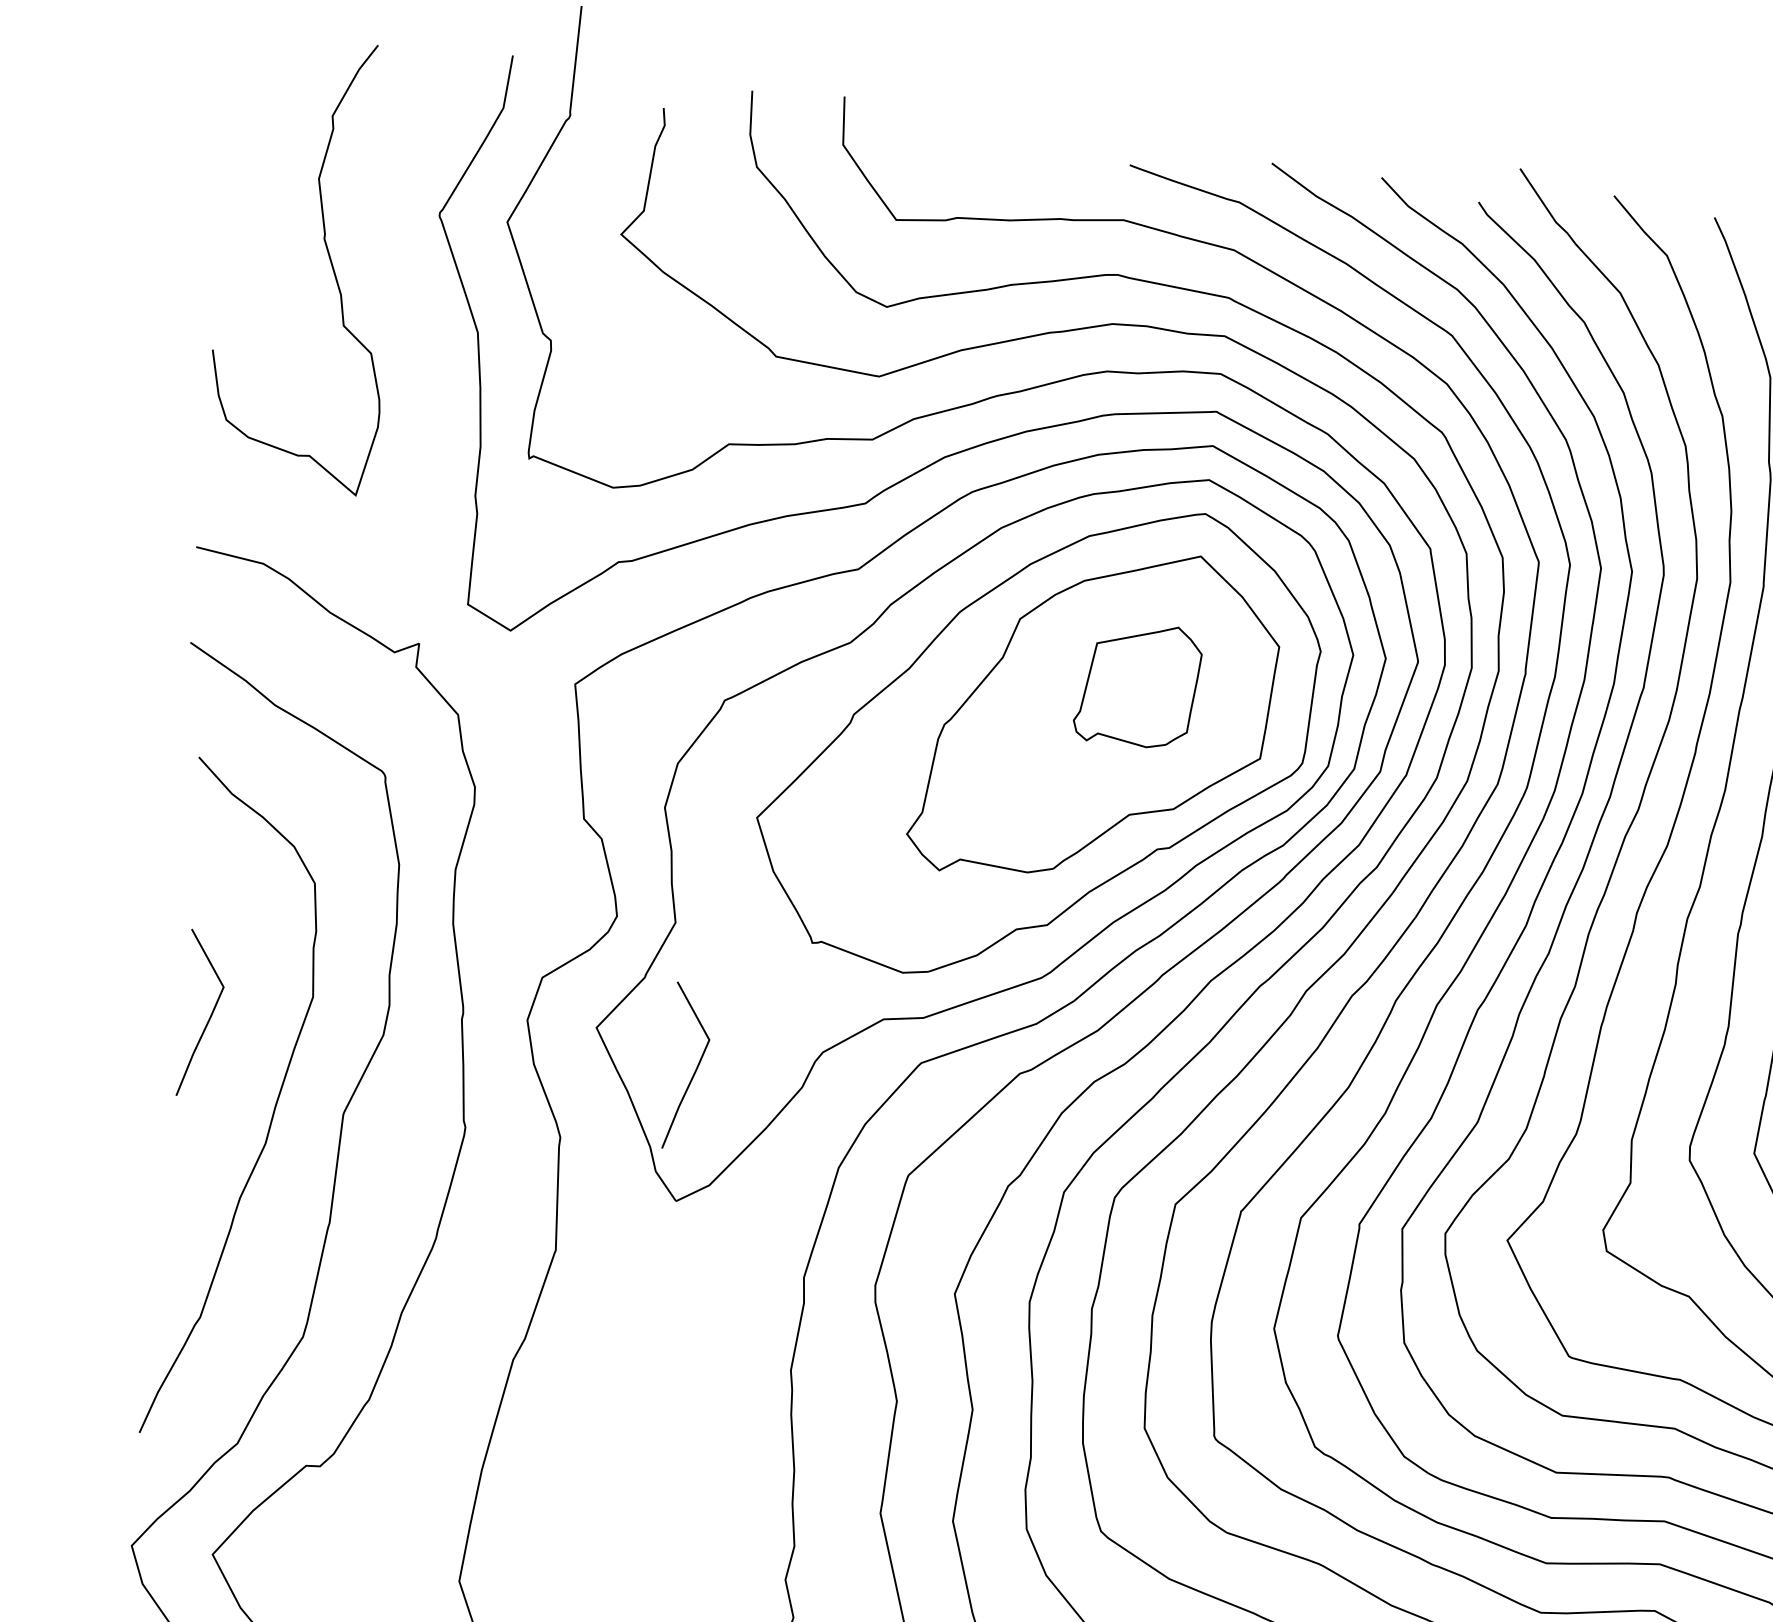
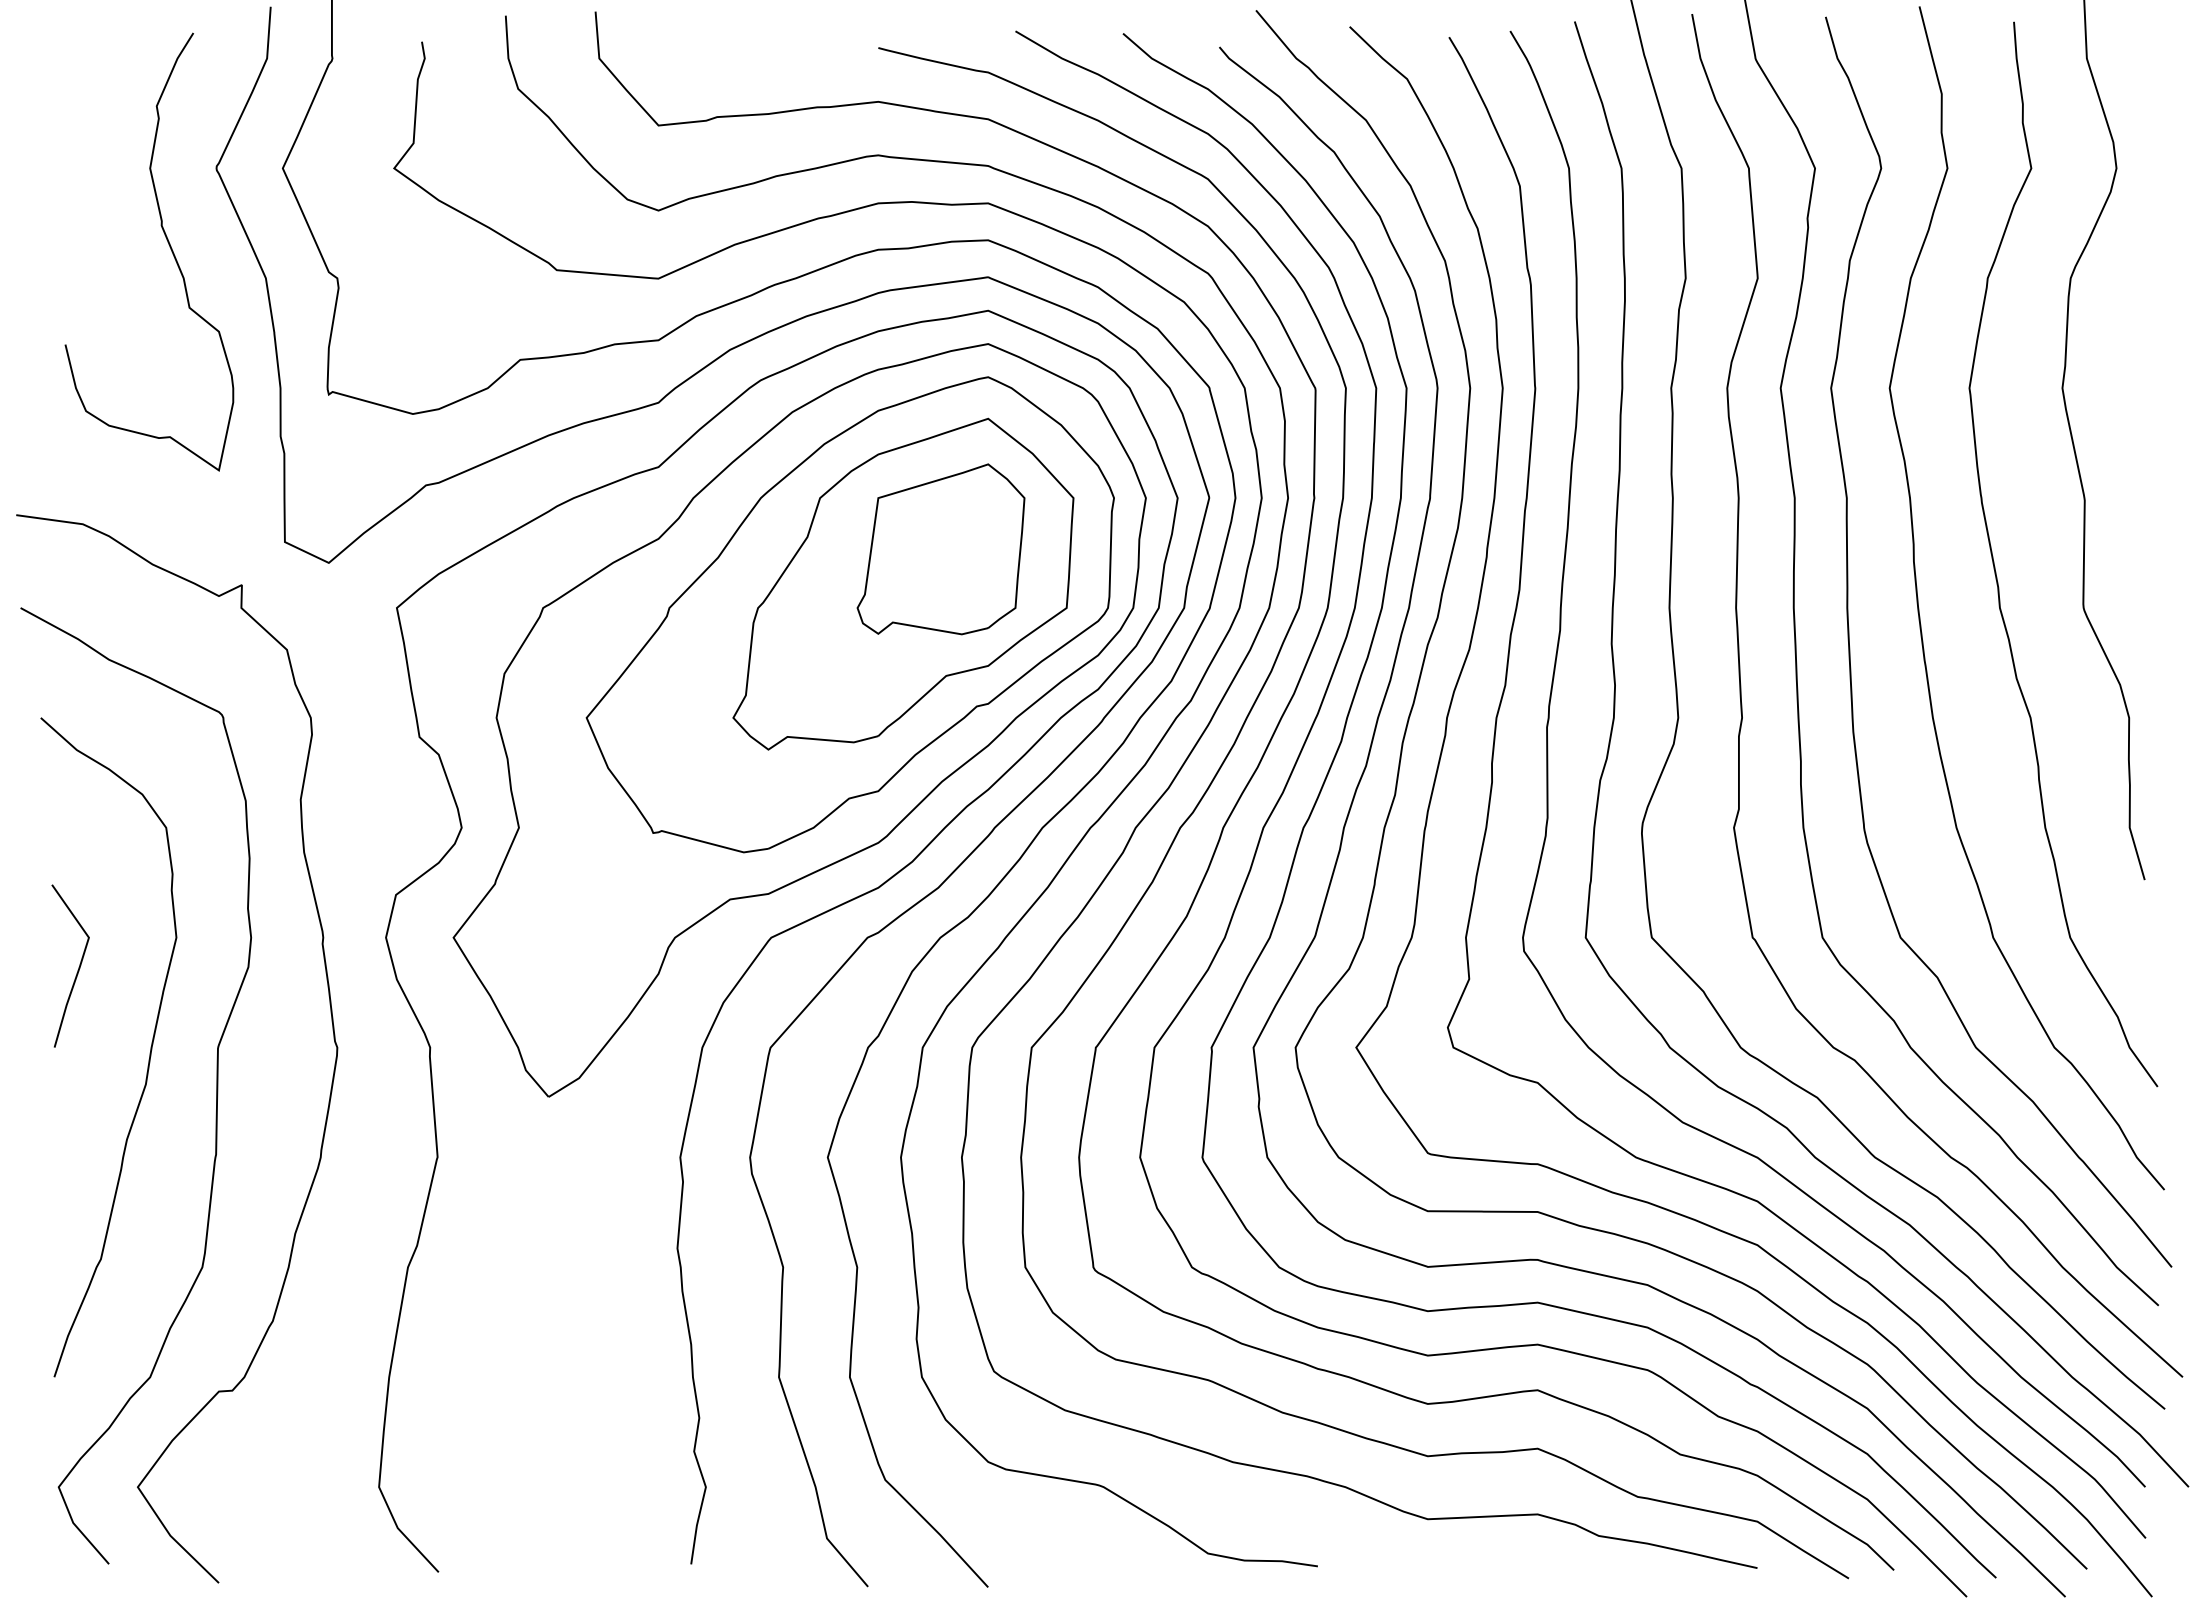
curve: (328, 256) -> (167, 242), moved
part: (1137, 684) -> (940, 549), size x1.43
line: (695, 1069) -> (553, 967), removed

